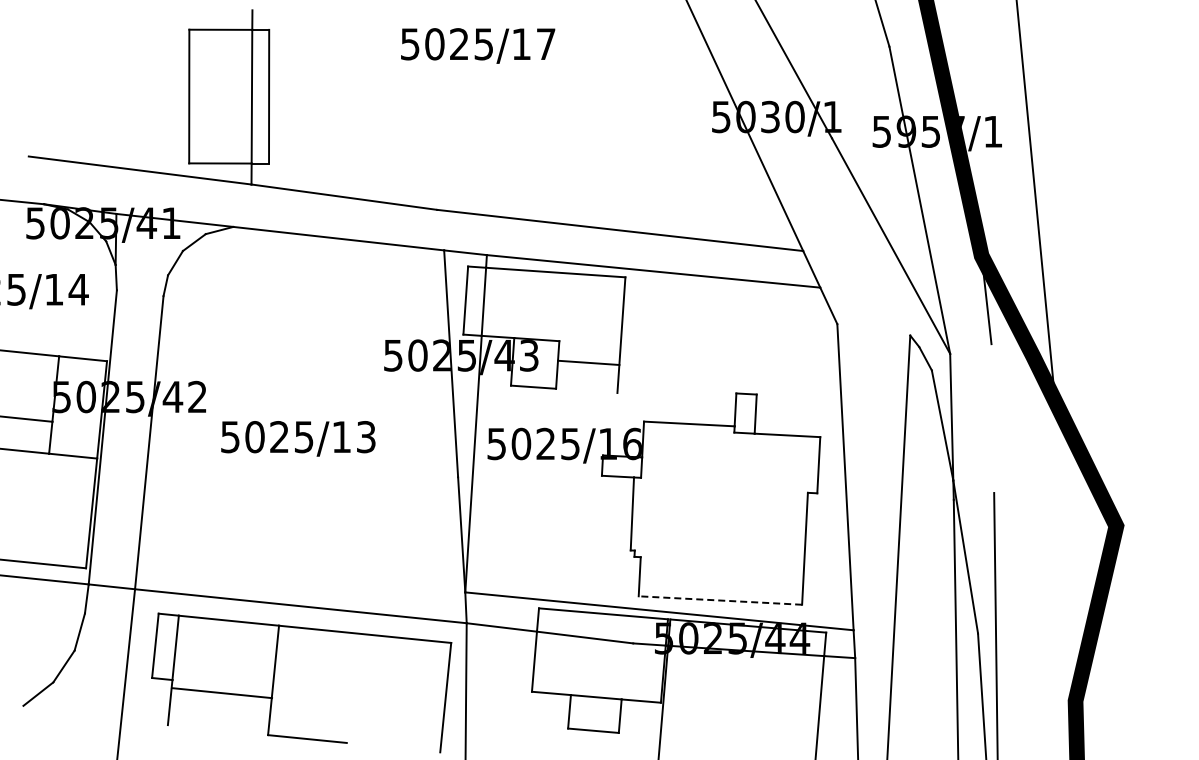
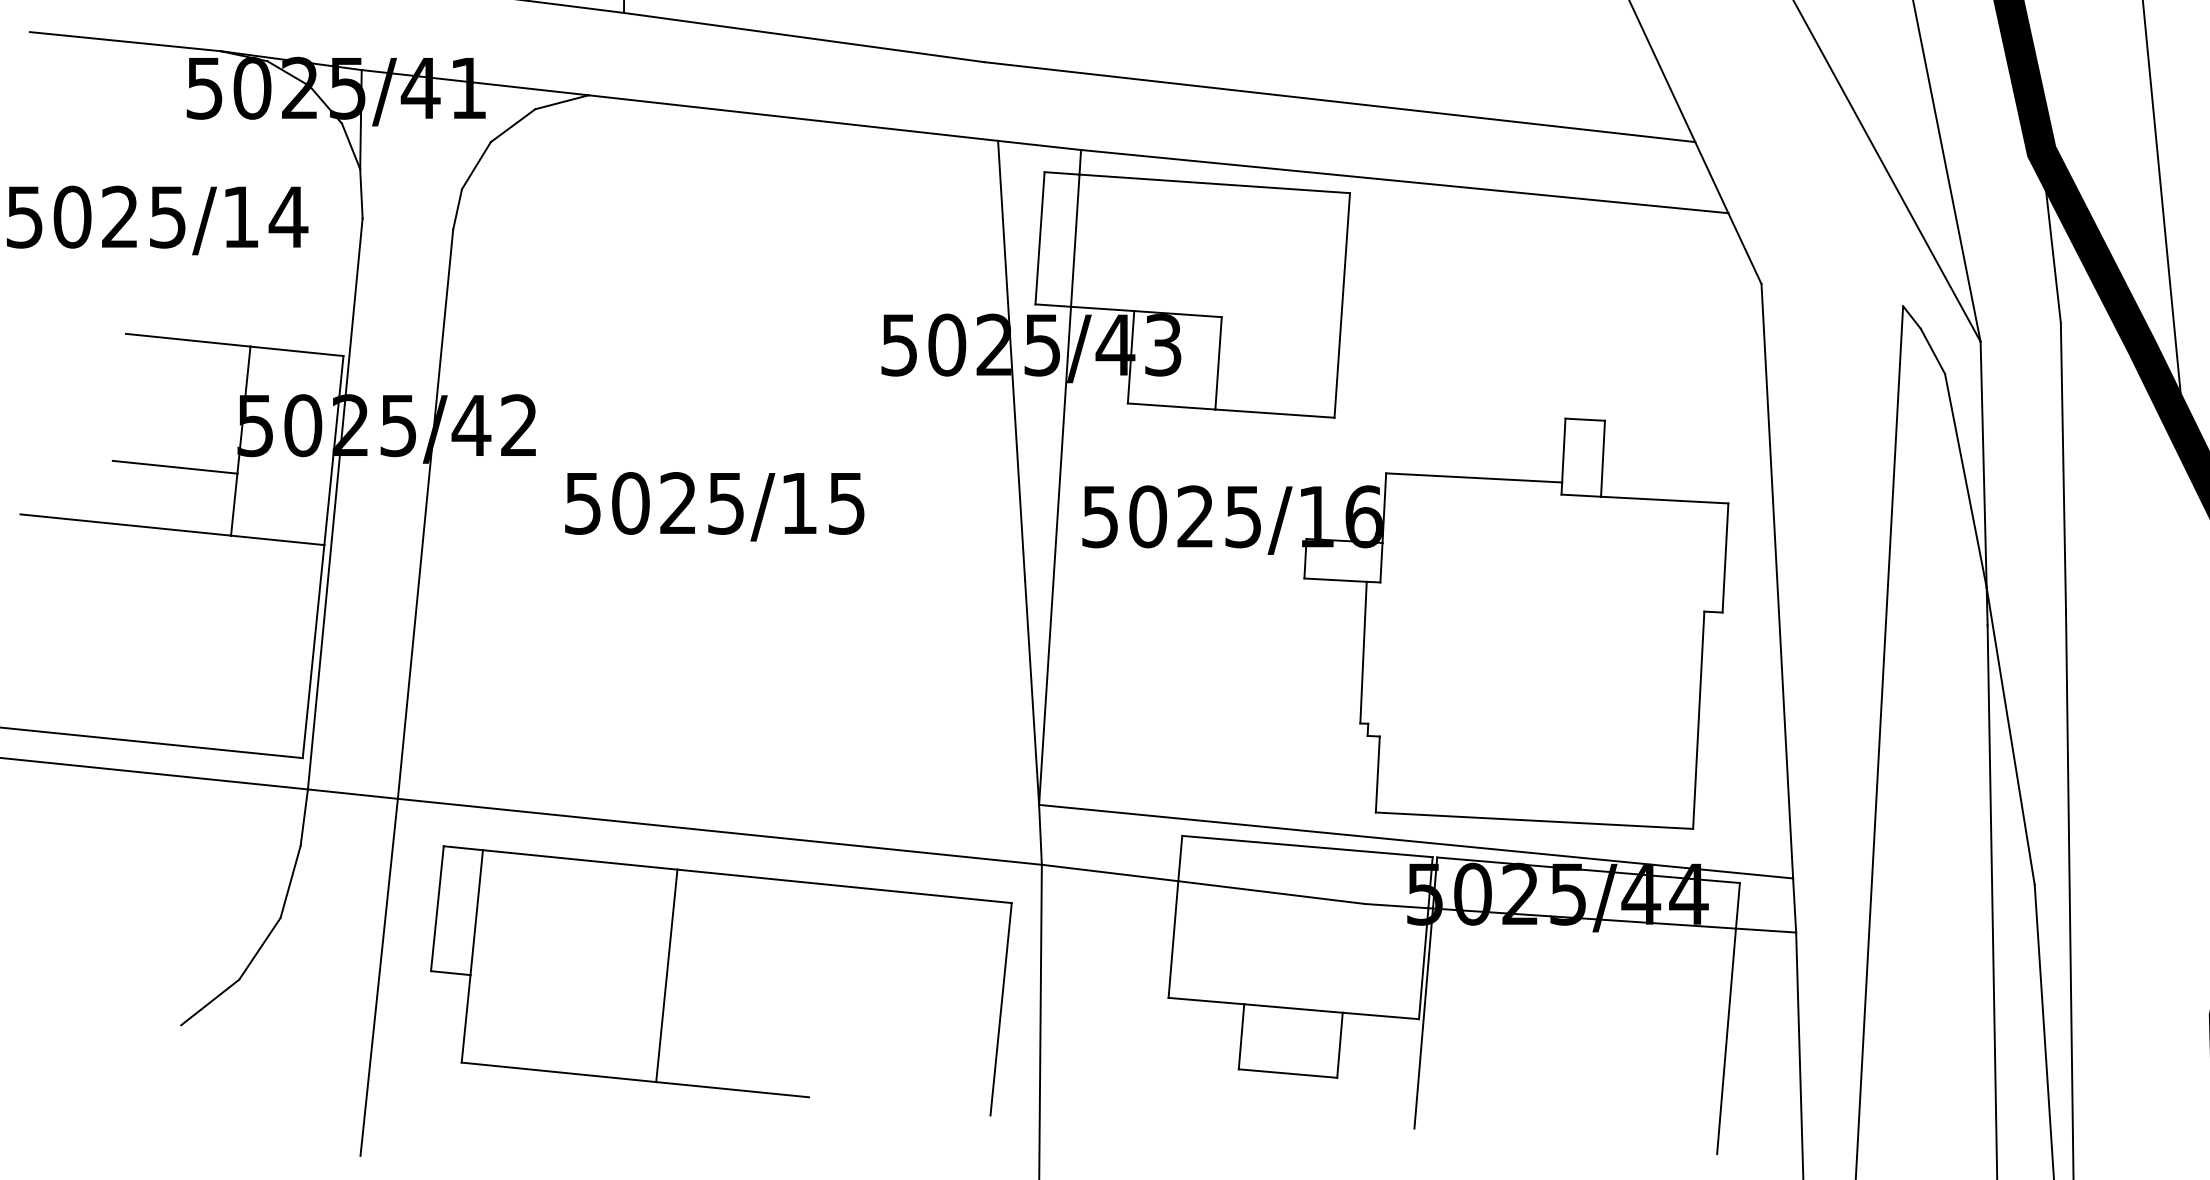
line: (588, 362) -> (1274, 412), moved
line: (992, 418) -> (2062, 467), added
text: (366, 436) -> (847, 502), 5025/13 -> 5025/15
line: (720, 600) -> (1534, 820), dashed -> solid
line: (221, 693) -> (557, 1073), moved

